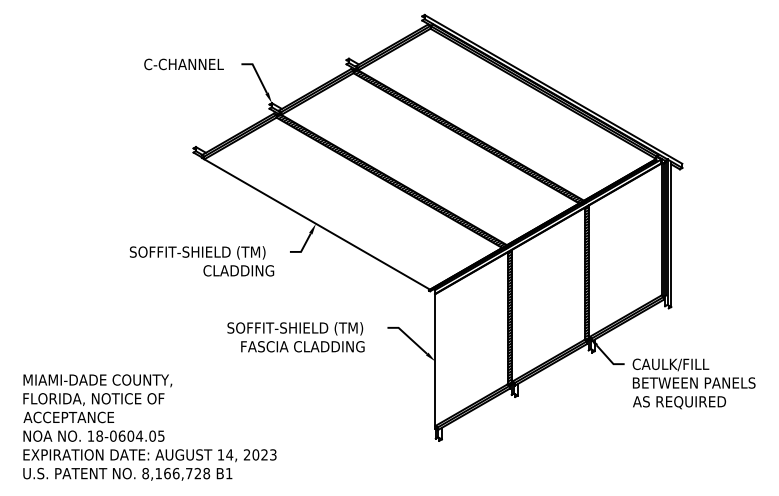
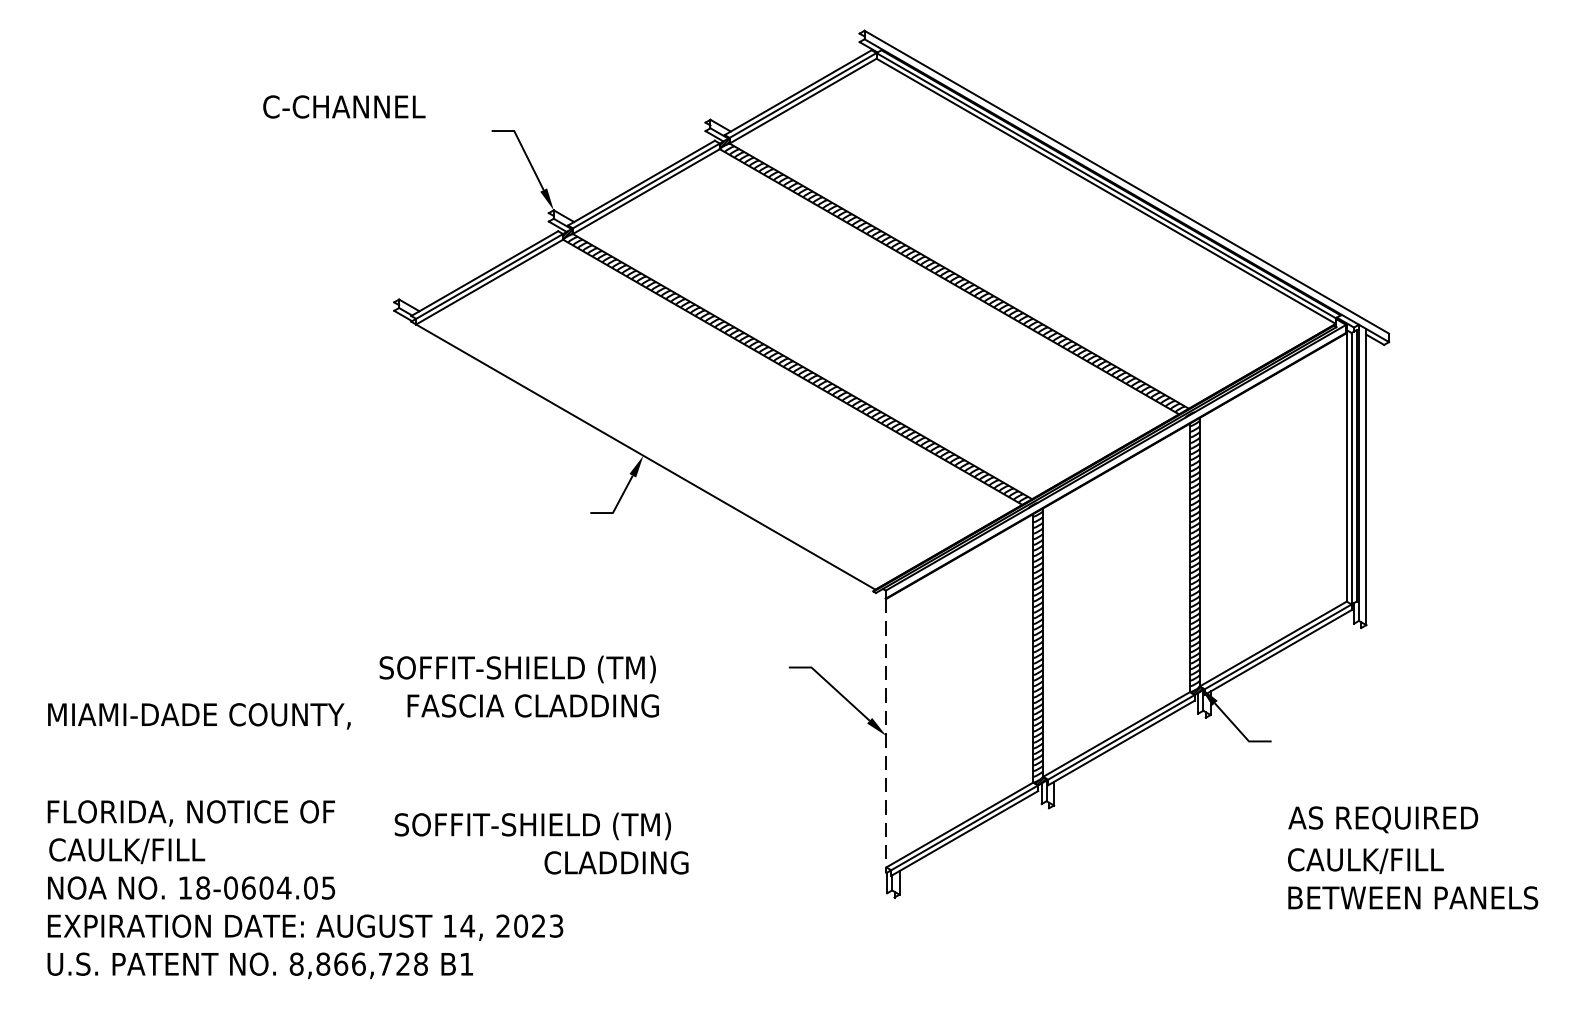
text: (183, 64) -> (343, 107), moved
text: (201, 261) -> (540, 843), moved
text: (295, 337) -> (518, 687), moved
line: (435, 361) -> (886, 736), solid -> dashed
text: (693, 373) -> (1411, 878), moved
text: (97, 380) -> (198, 715), moved
text: (68, 417) -> (139, 850), ACCEPTANCE -> CAULK/FILL
text: (158, 473) -> (322, 963), 8,166,728 -> 8,866,728

